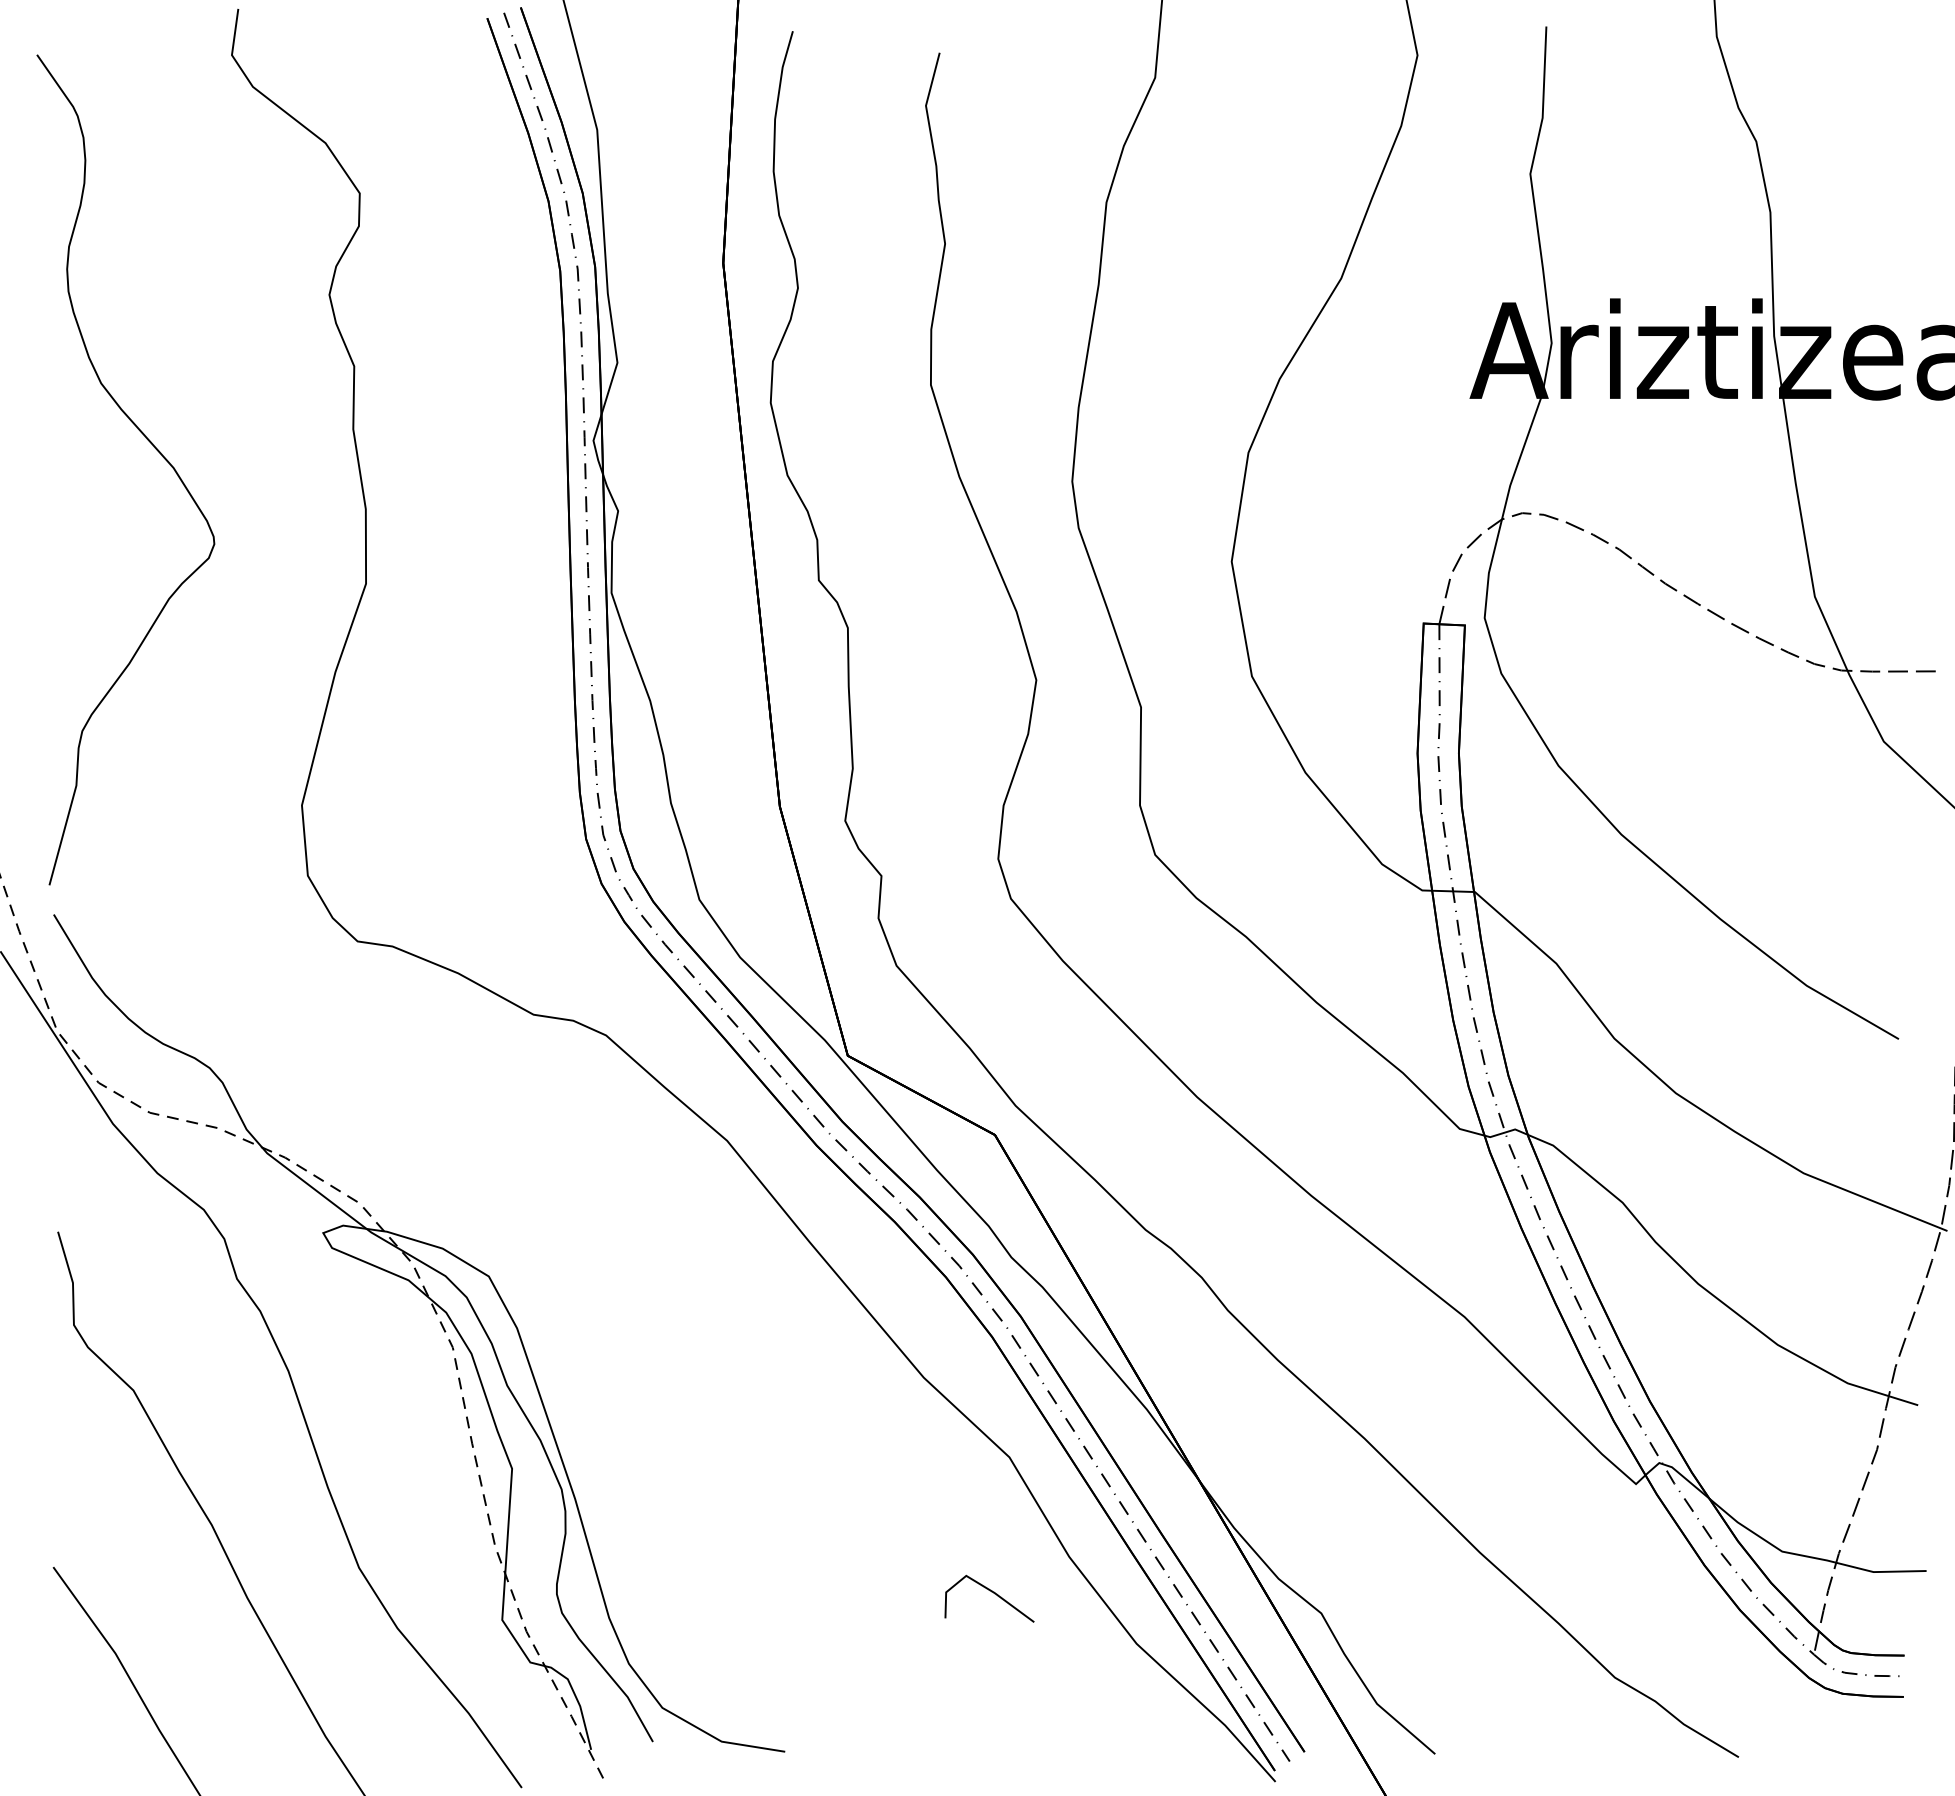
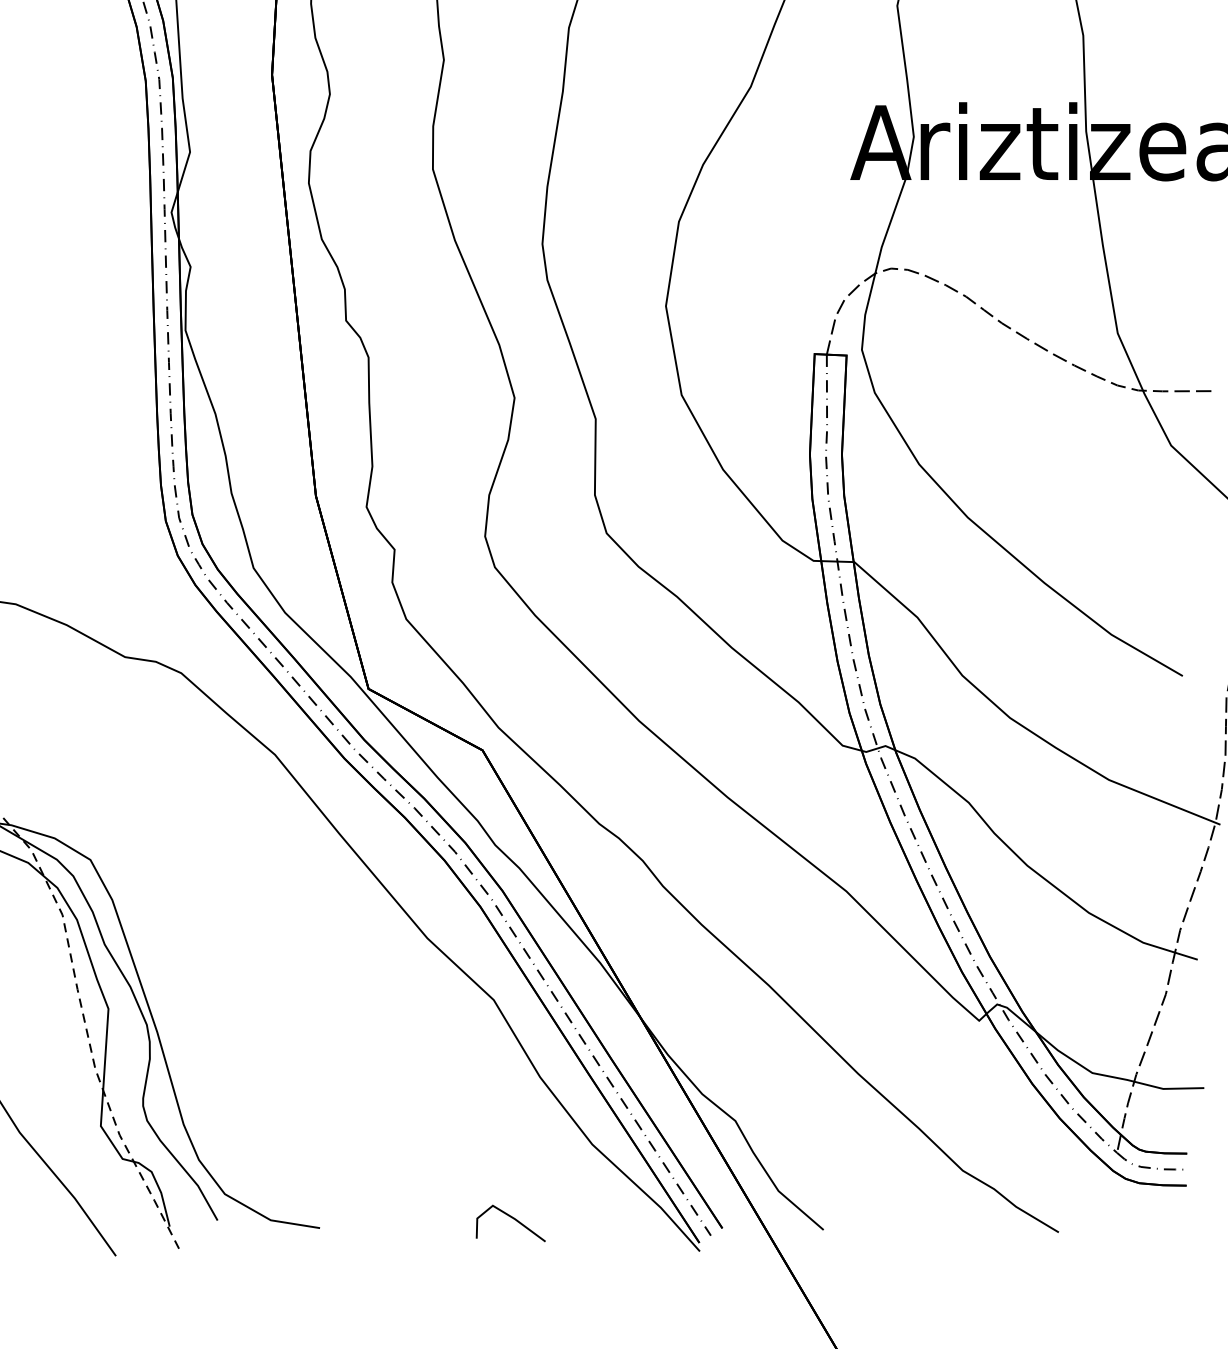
line: (991, 1592) -> (512, 1218), moved

